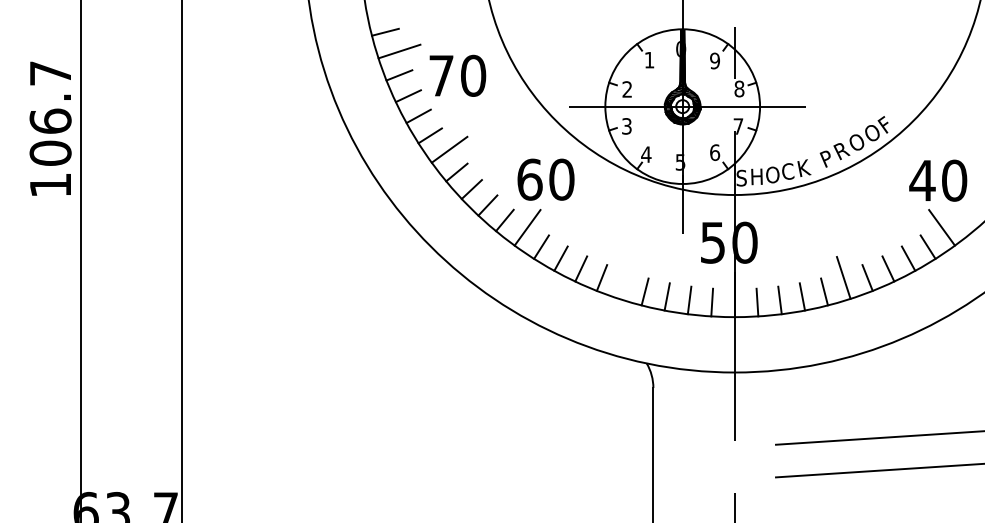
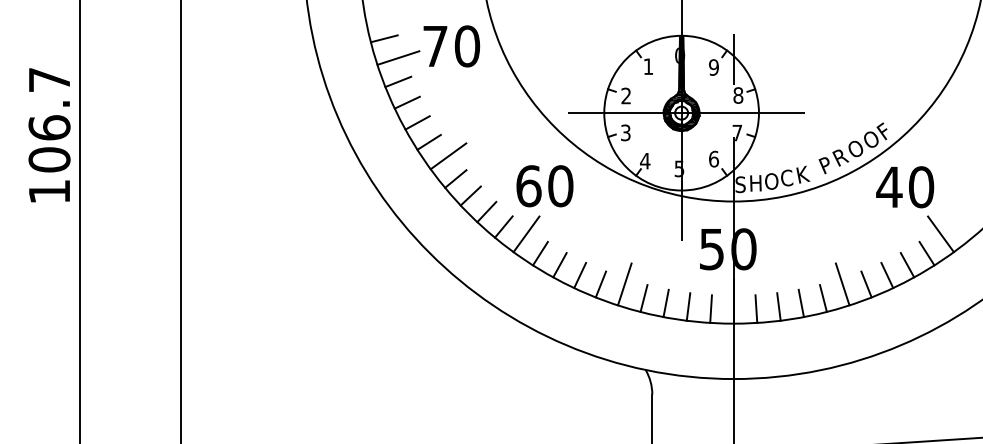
text: (457, 75) -> (451, 46), moved
text: (938, 180) -> (905, 187), moved
line: (625, 277) -> (624, 284), added

